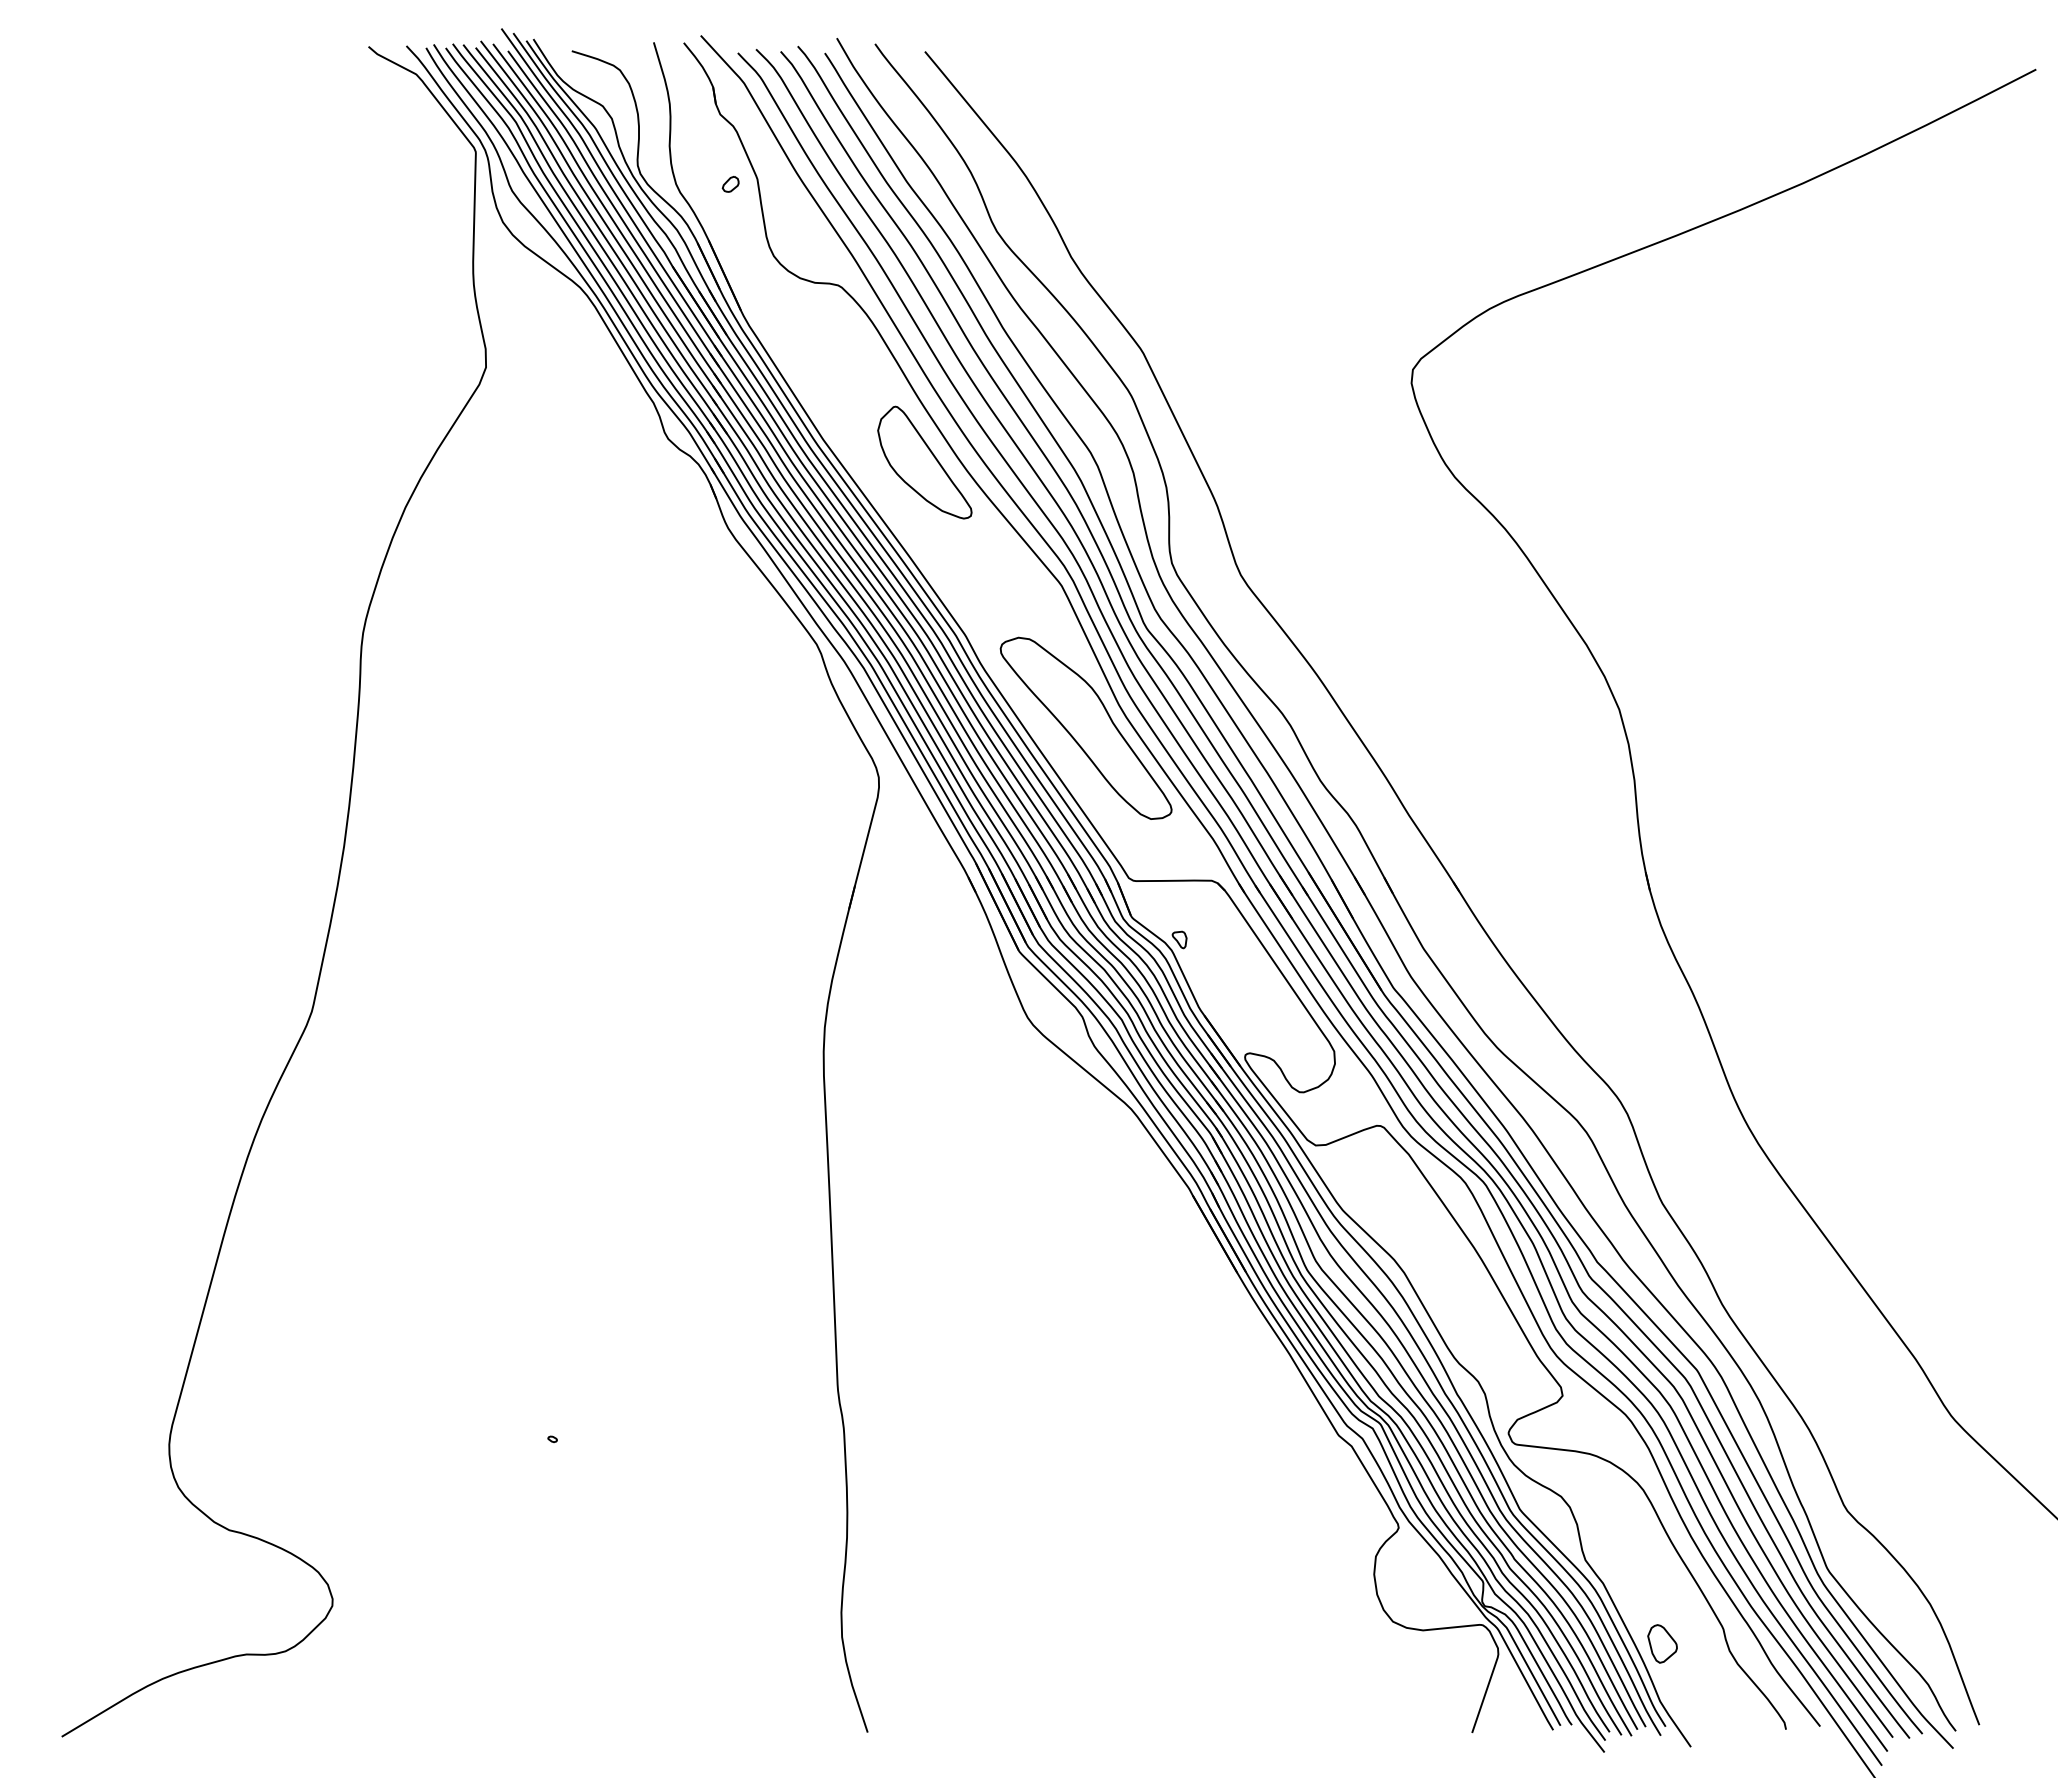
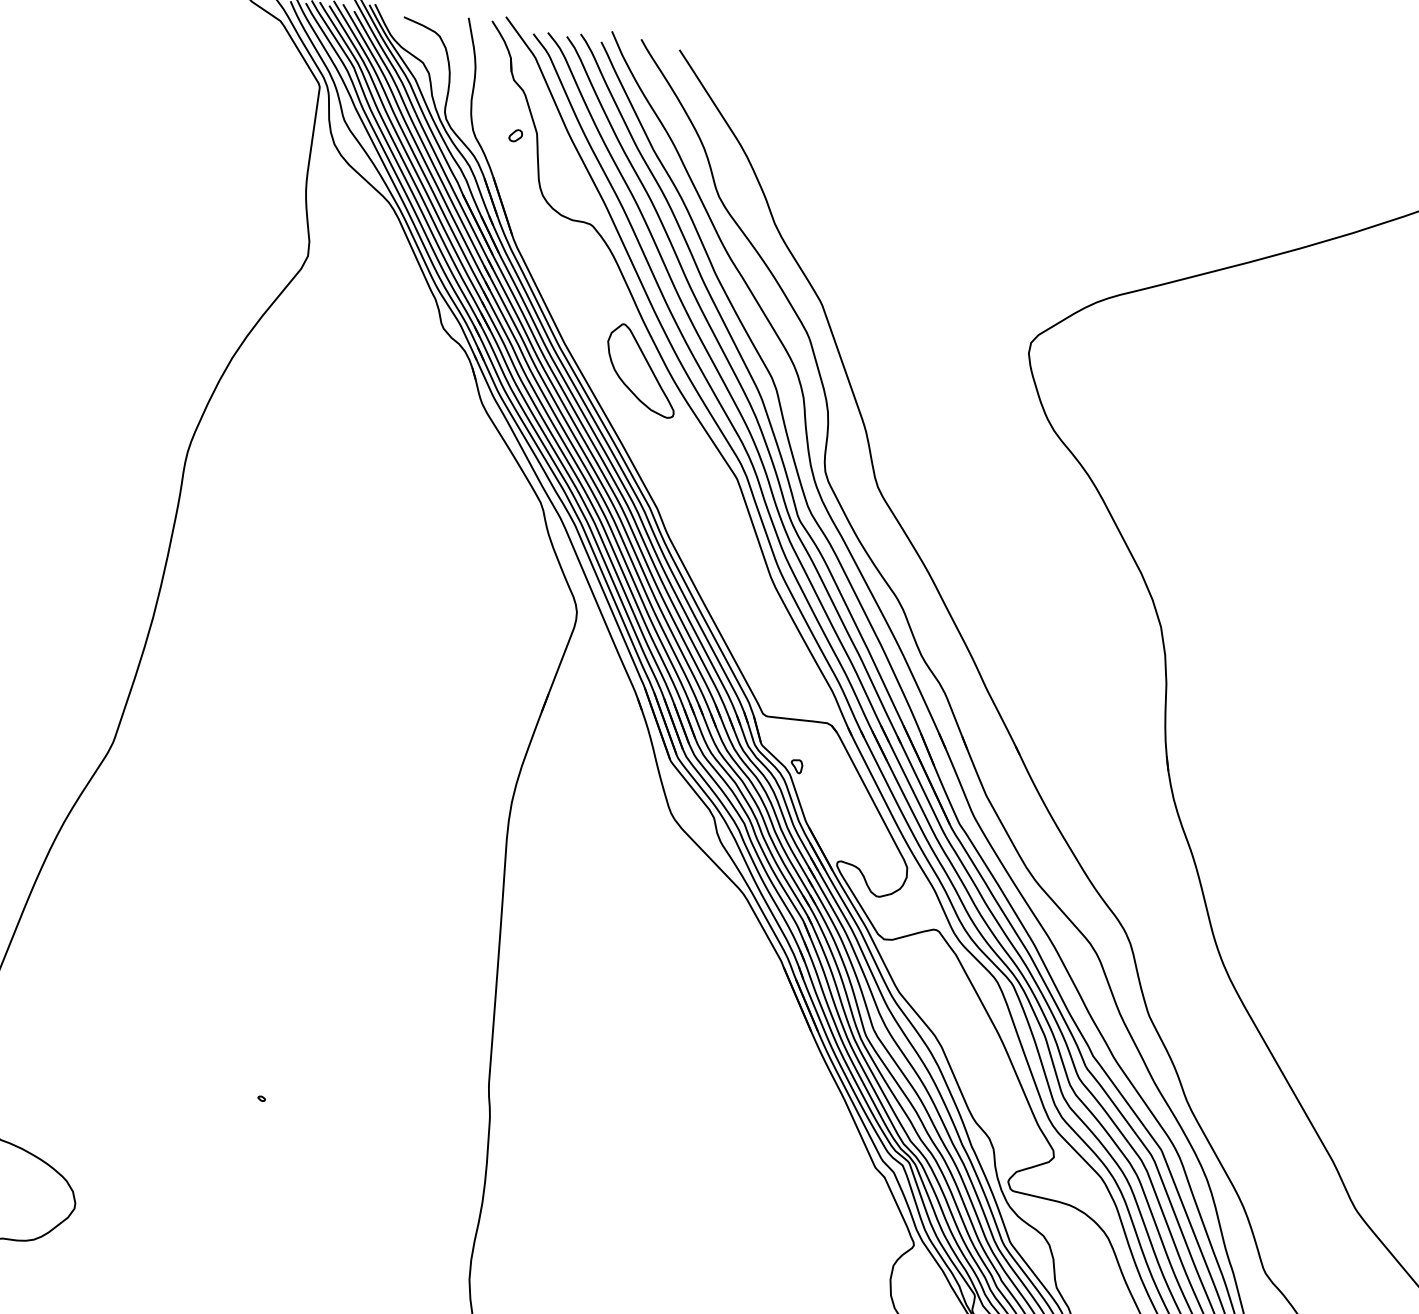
part: (1085, 727) -> (742, 592), removed

